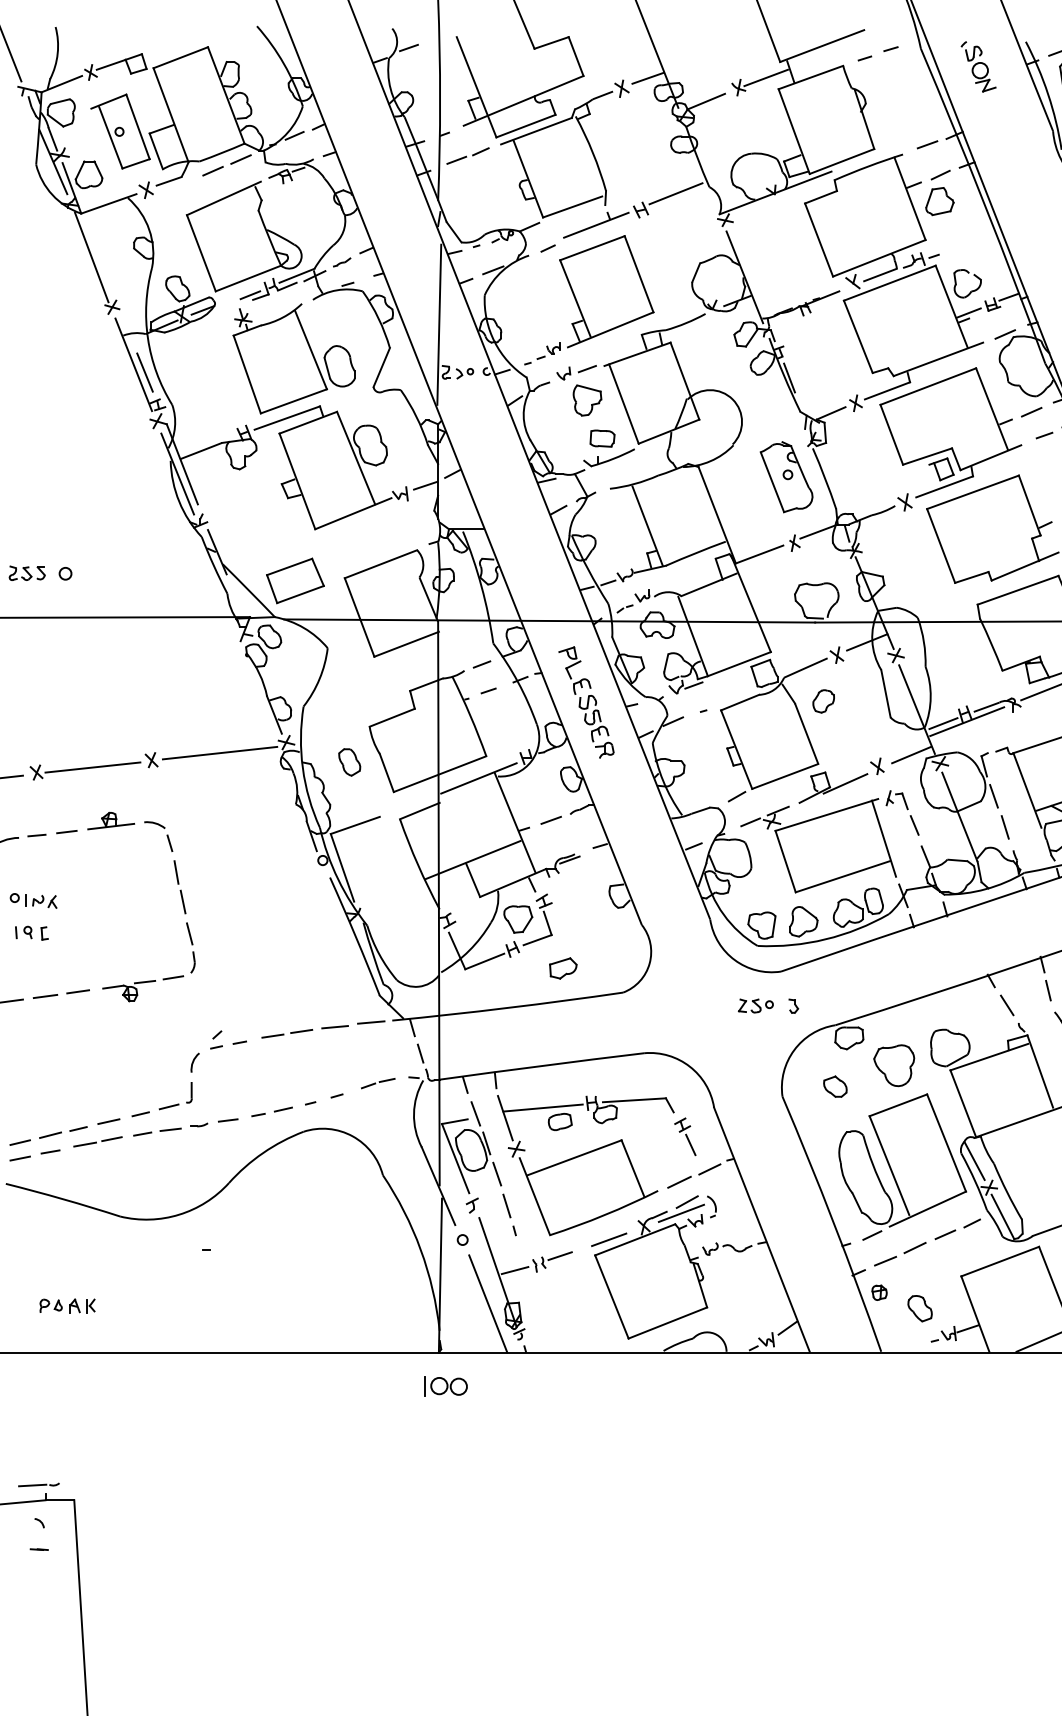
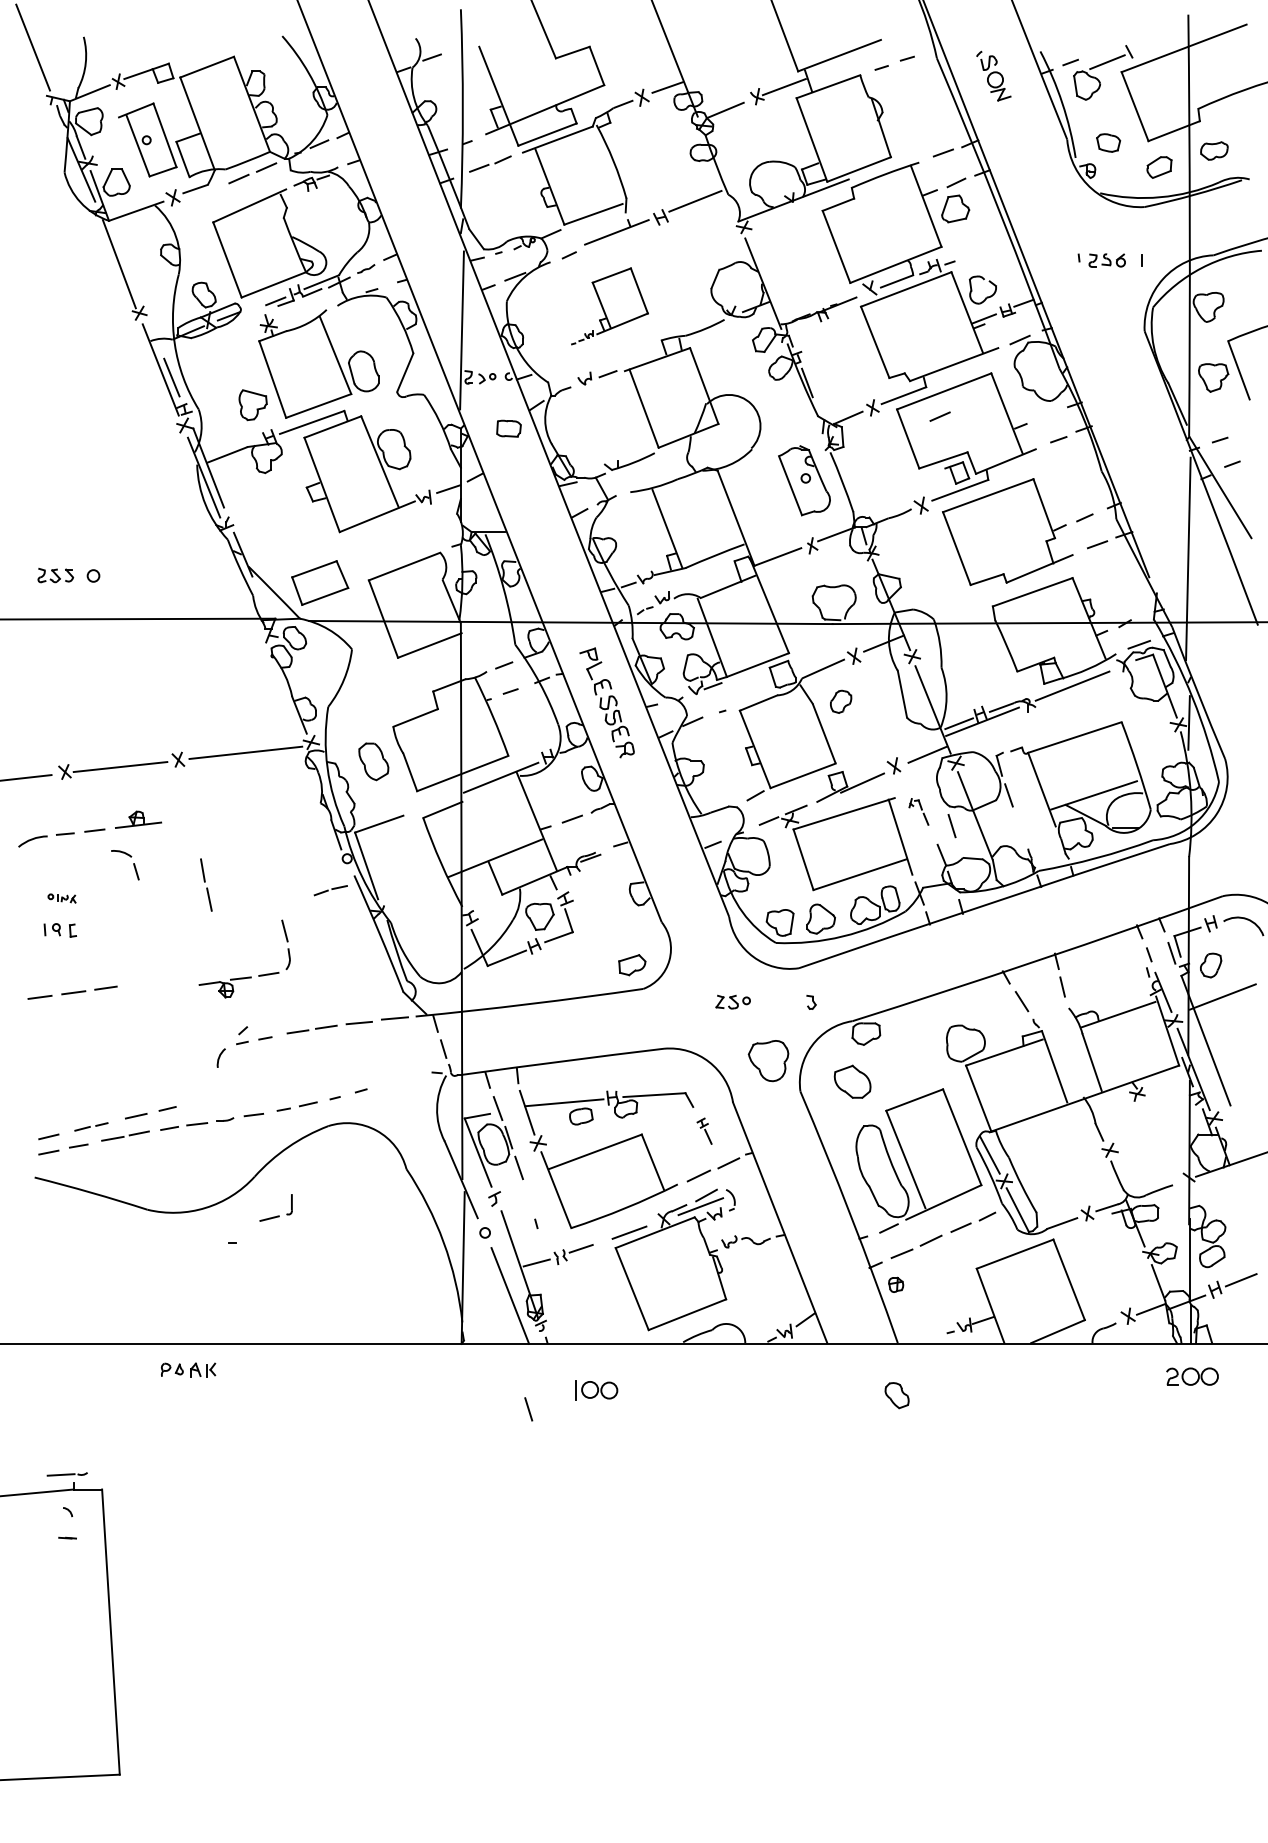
part: (588, 300) -> (609, 306), size x0.6
part: (586, 400) -> (252, 405), moved
line: (1031, 412) -> (939, 416), moved
part: (602, 438) -> (508, 428), moved
part: (349, 762) -> (373, 762), size x1.4
part: (902, 812) -> (918, 811), size x0.6
line: (1004, 827) -> (951, 826), moved
part: (166, 836) -> (133, 865), moved
part: (33, 900) -> (61, 898), size x0.6
part: (563, 968) -> (632, 965), moved
part: (151, 979) -> (247, 976), moved
part: (755, 1005) -> (732, 1001), moved
part: (894, 1066) -> (768, 1061), moved
part: (377, 1083) -> (330, 890), moved
part: (835, 1086) -> (852, 1081), size x1.6
part: (177, 1103) -> (277, 1215), moved
part: (63, 1132) -> (91, 1126), size x0.7
part: (685, 1137) -> (704, 1131), size x0.7
line: (506, 1206) -> (528, 1409), moved
part: (67, 1305) -> (188, 1369), moved
part: (919, 1308) -> (896, 1395), moved
part: (445, 1386) -> (596, 1390), moved

